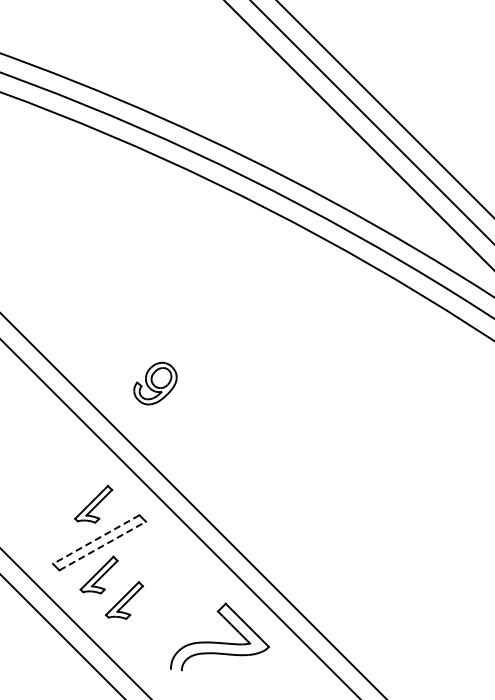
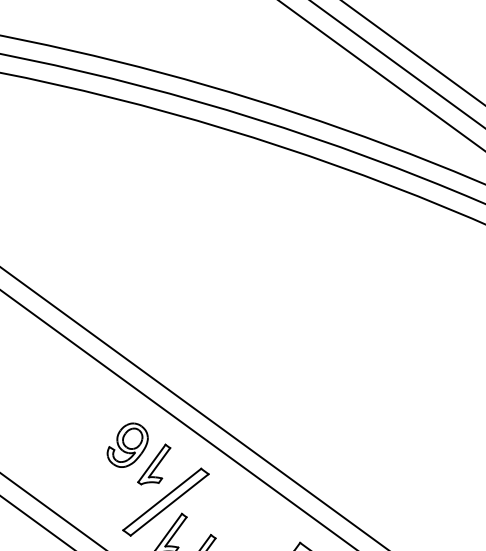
part: (155, 383) -> (127, 445), moved
line: (96, 539) -> (162, 499), dashed -> solid
line: (102, 546) -> (169, 505), dashed -> solid

